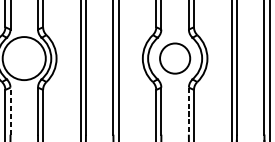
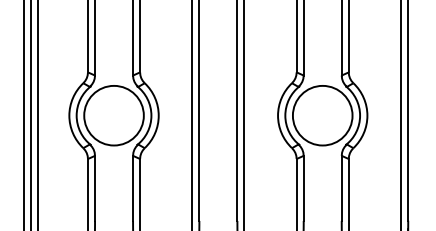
circle: (174, 58) -> (322, 115), size x1.43
line: (10, 111) -> (95, 188), dashed -> solid
line: (188, 111) -> (341, 188), dashed -> solid

